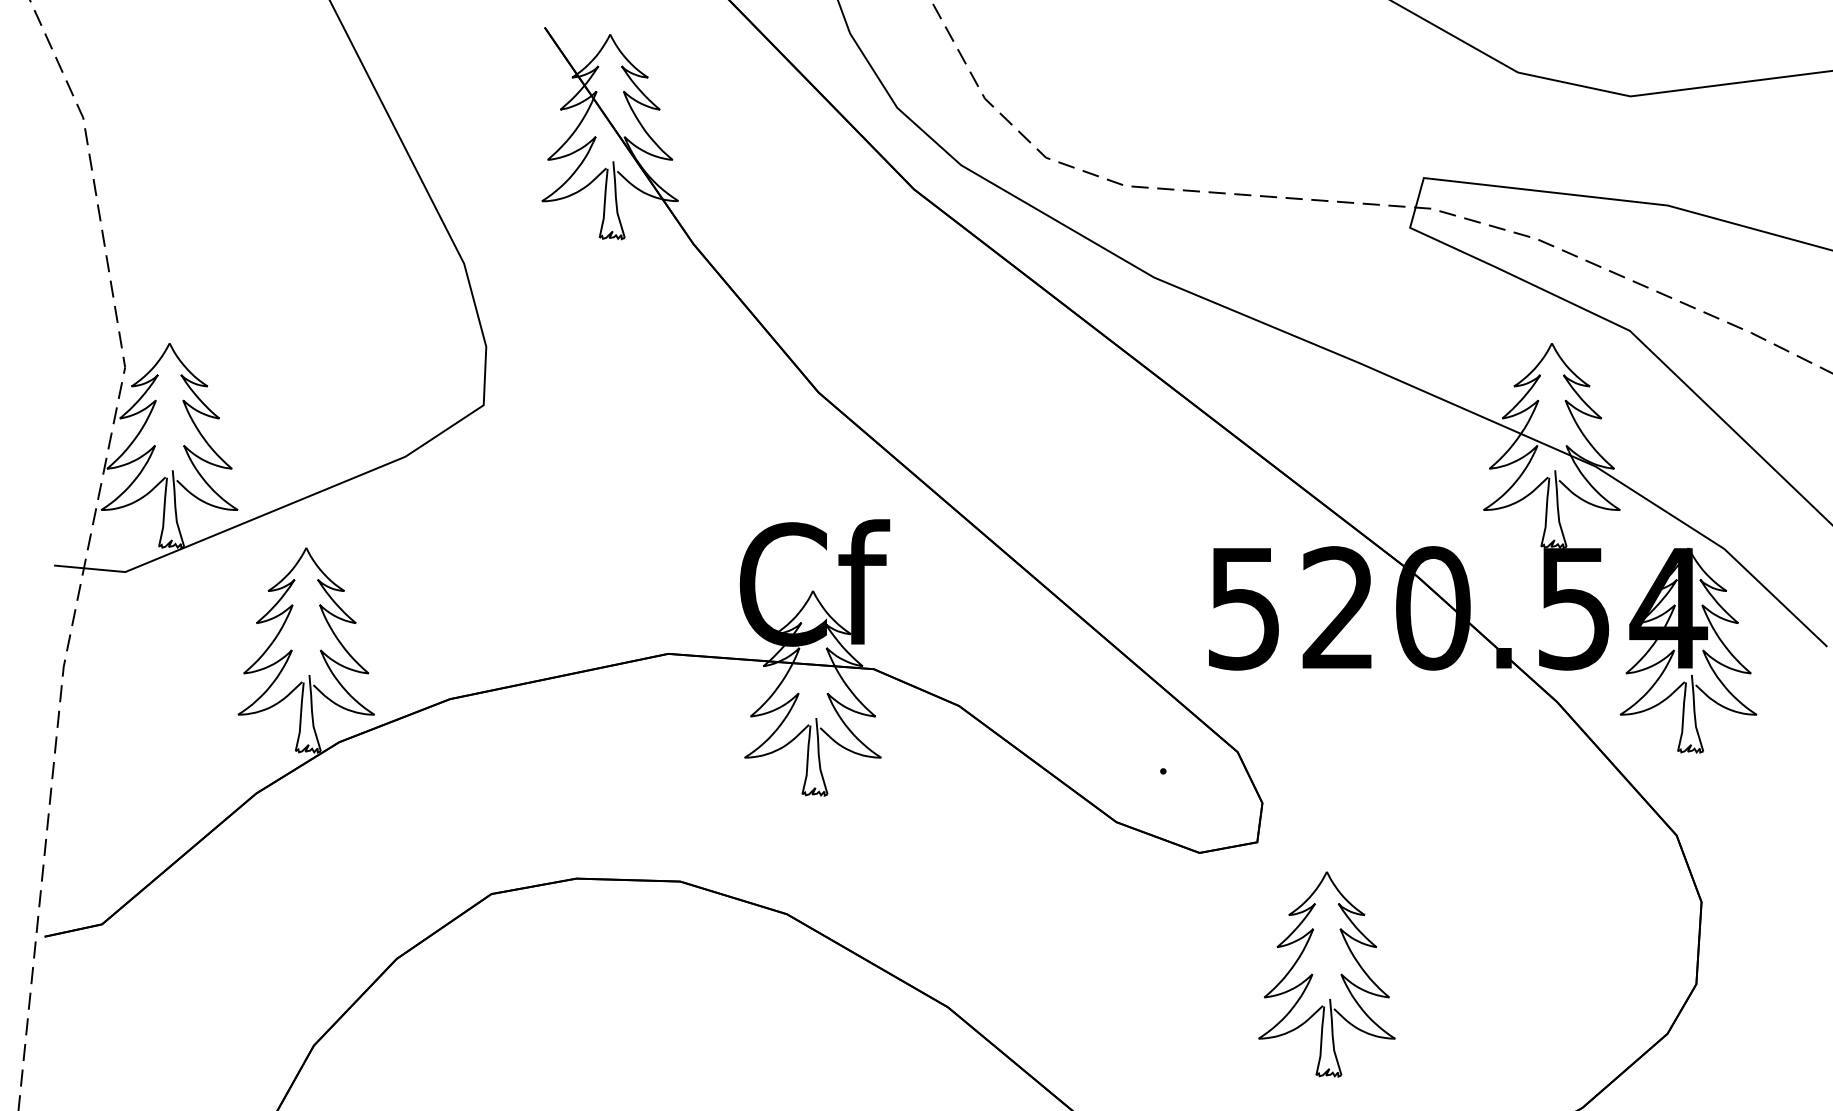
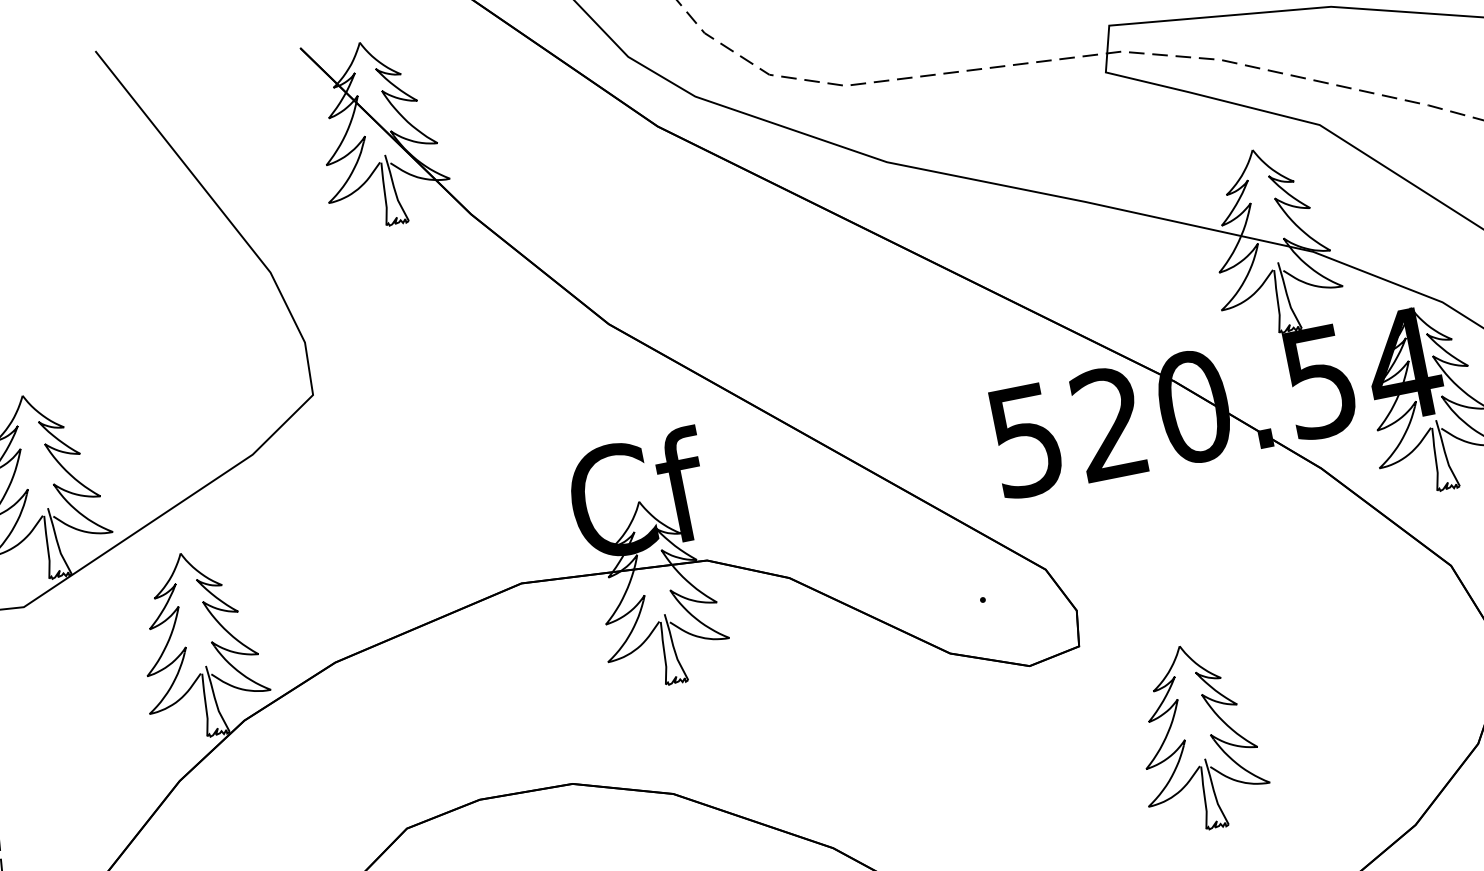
part: (1313, 974) -> (1185, 739), moved

